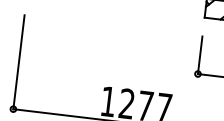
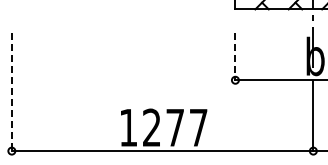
line: (200, 55) -> (235, 56), solid -> dashed
line: (18, 62) -> (11, 92), solid -> dashed

